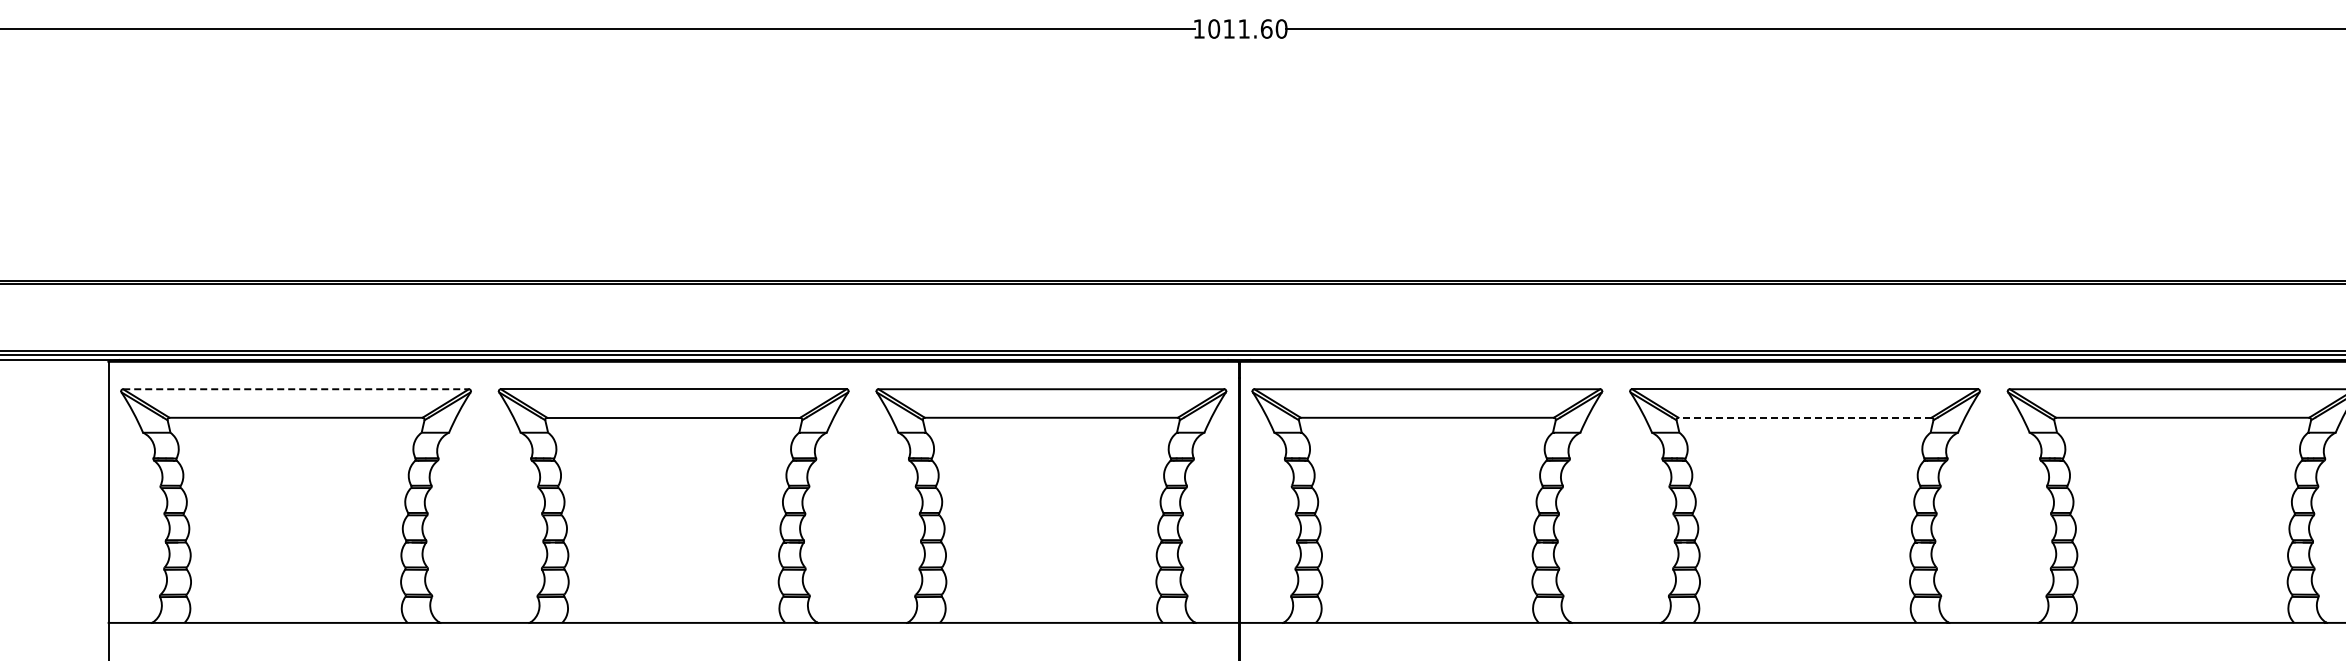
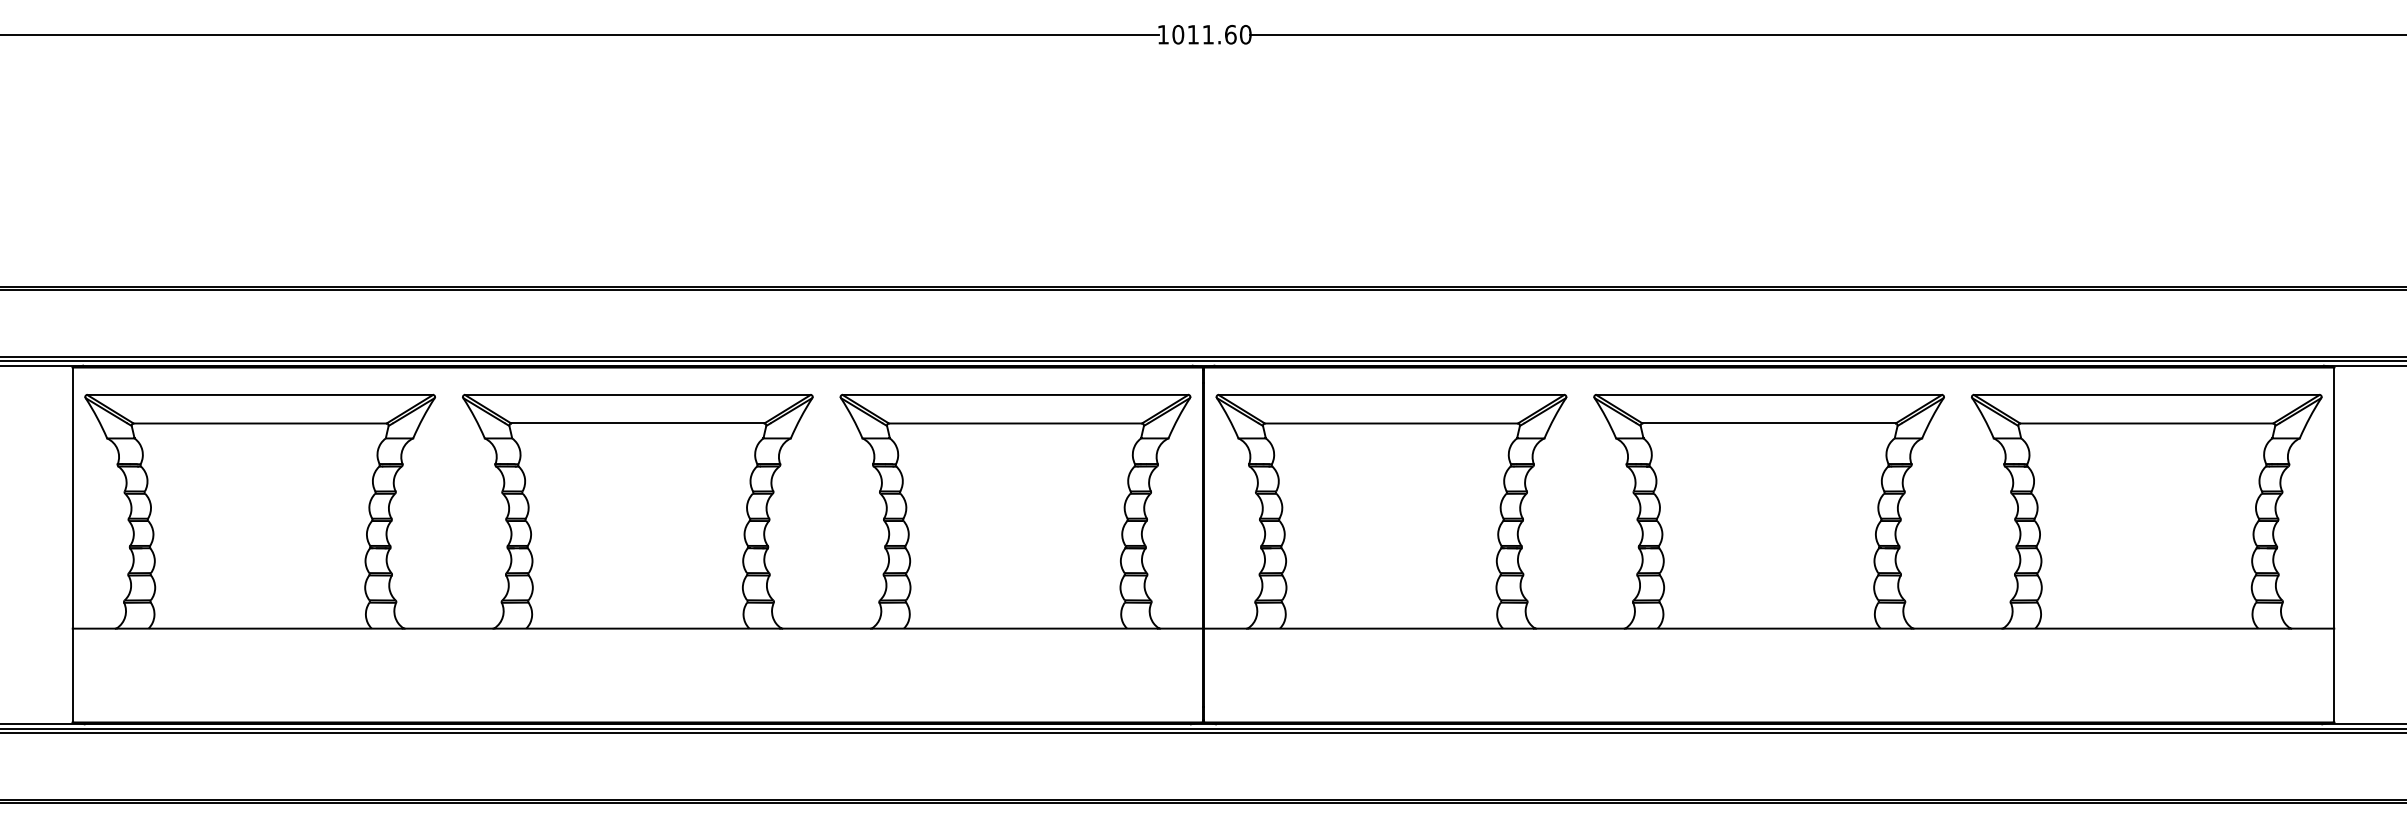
line: (296, 388) -> (260, 394), dashed -> solid
line: (1805, 417) -> (1769, 423), dashed -> solid

